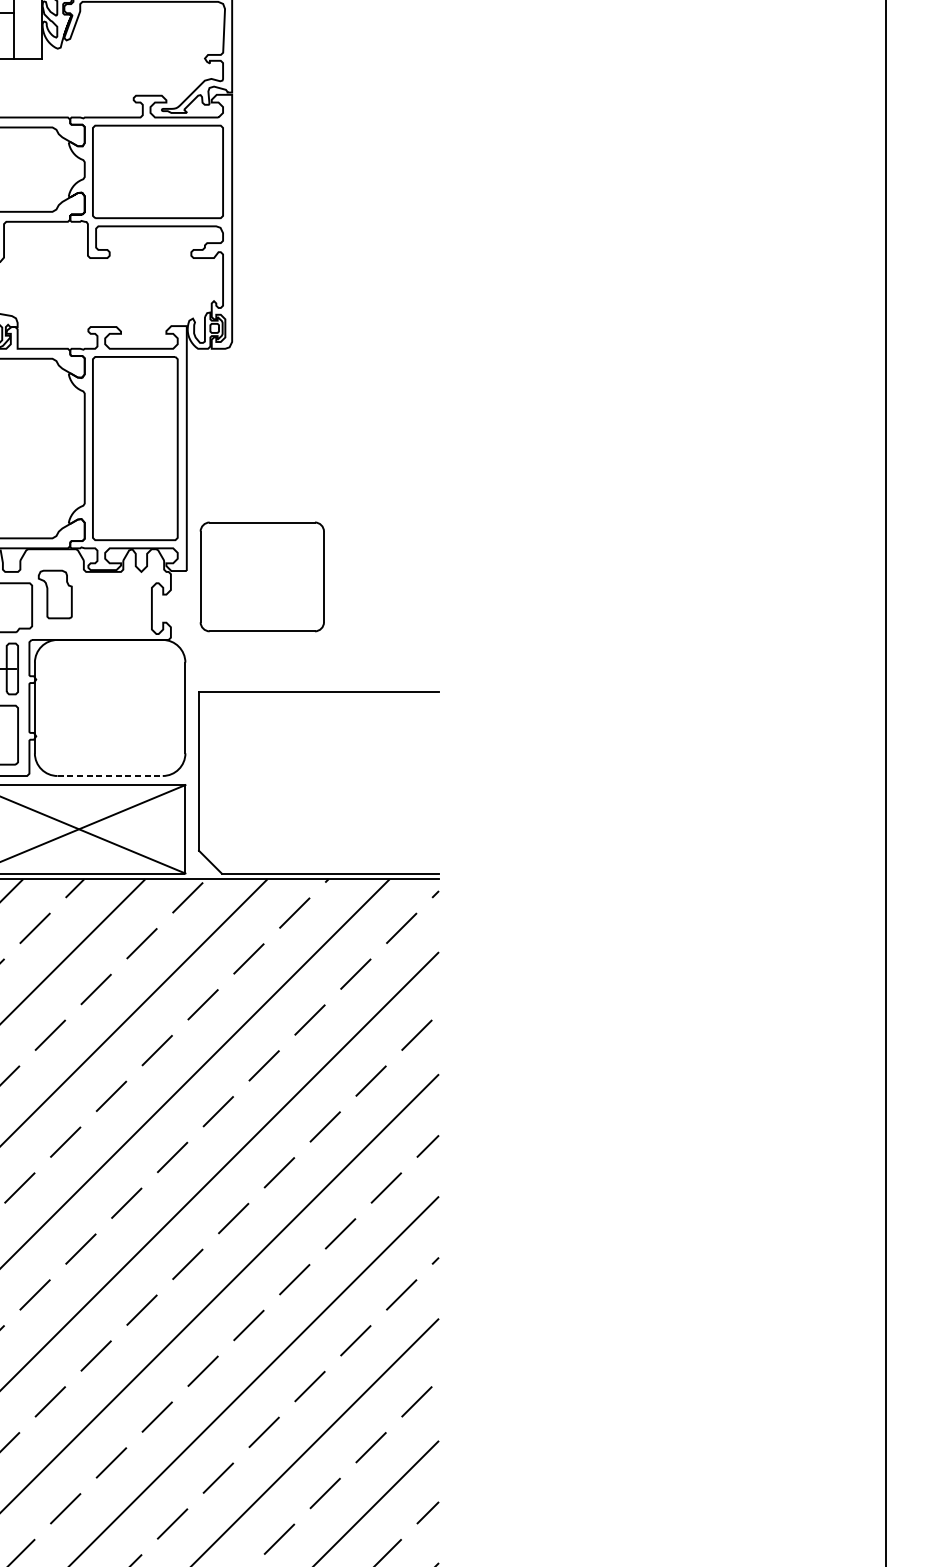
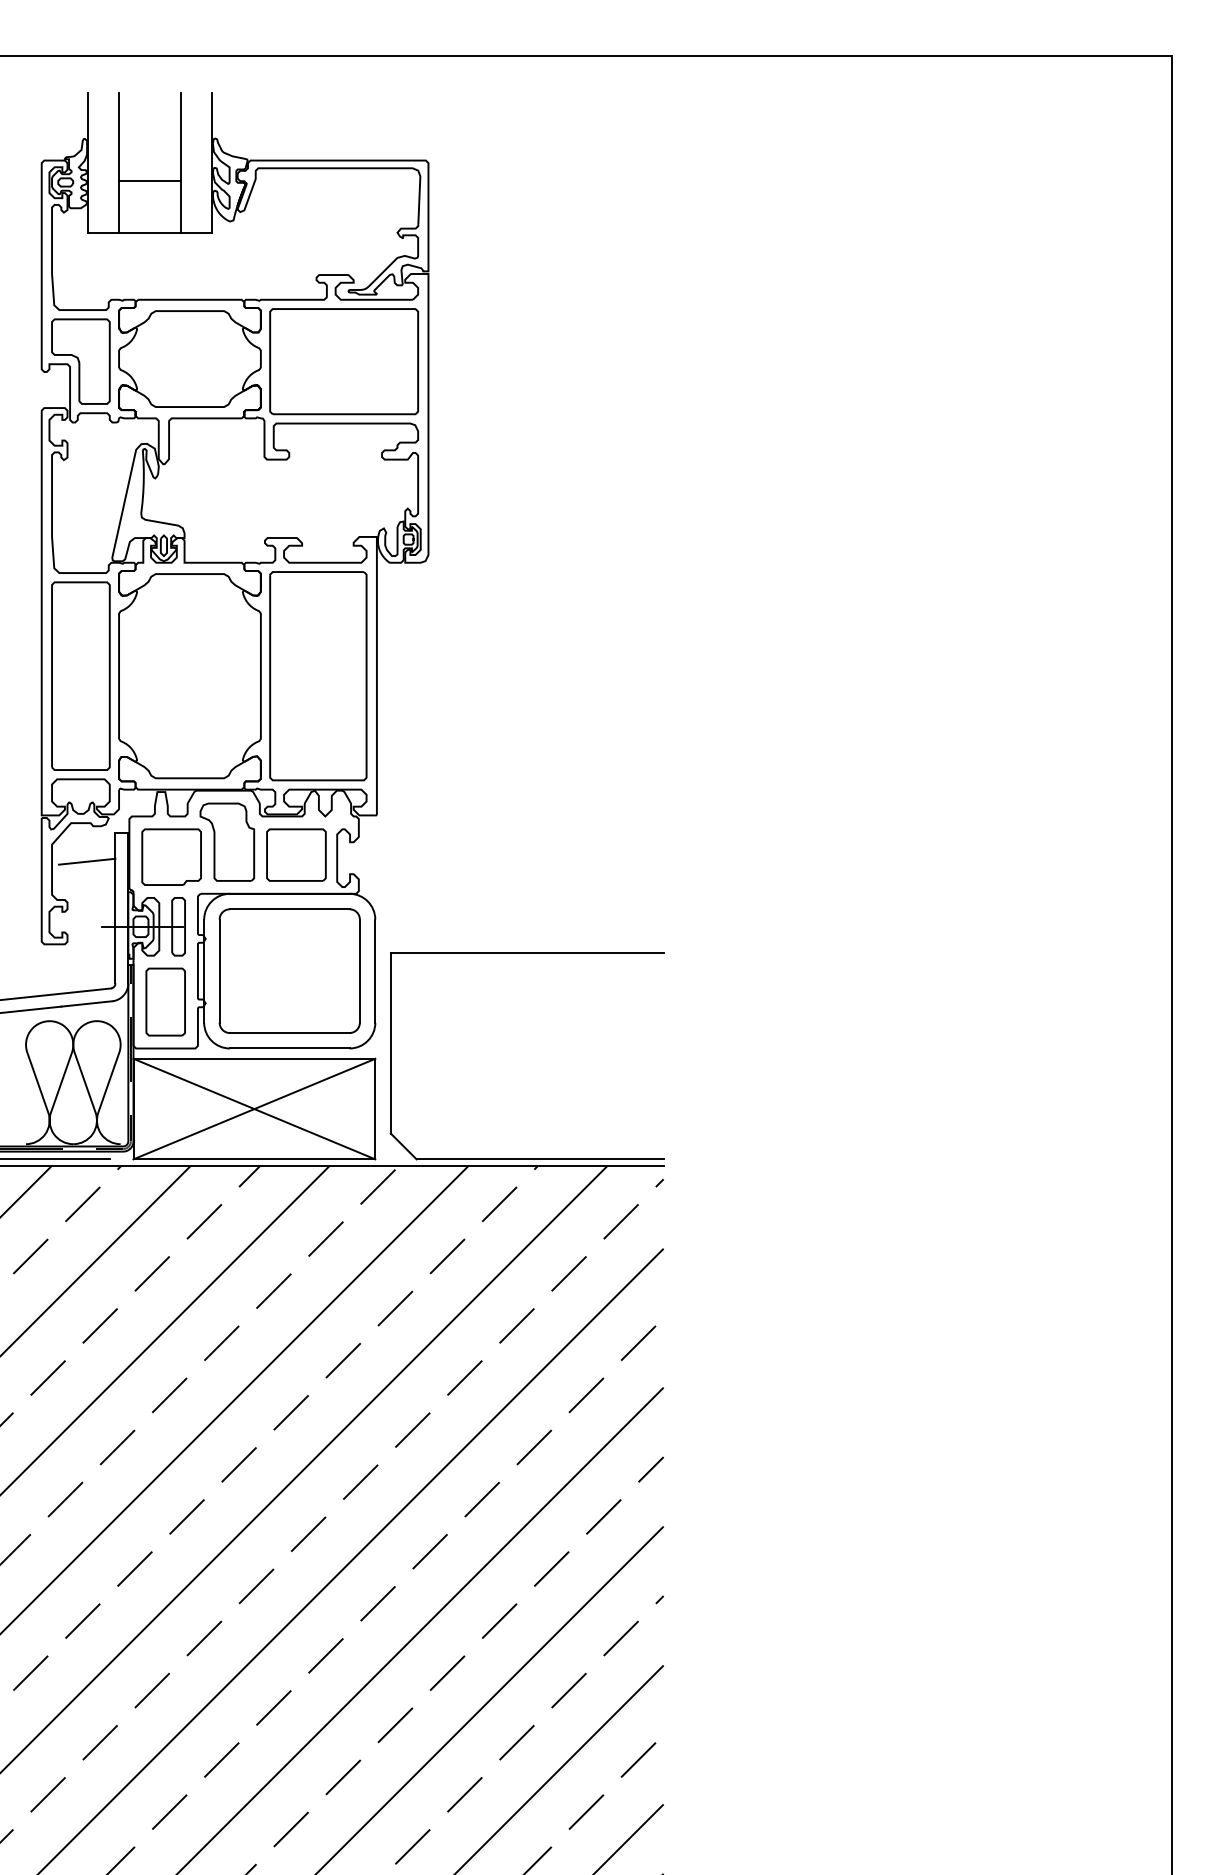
part: (262, 576) -> (289, 970), moved
part: (55, 593) -> (227, 841), size x1.43
part: (116, 605) -> (296, 854), added
line: (109, 776) -> (289, 1048), dashed -> solid

